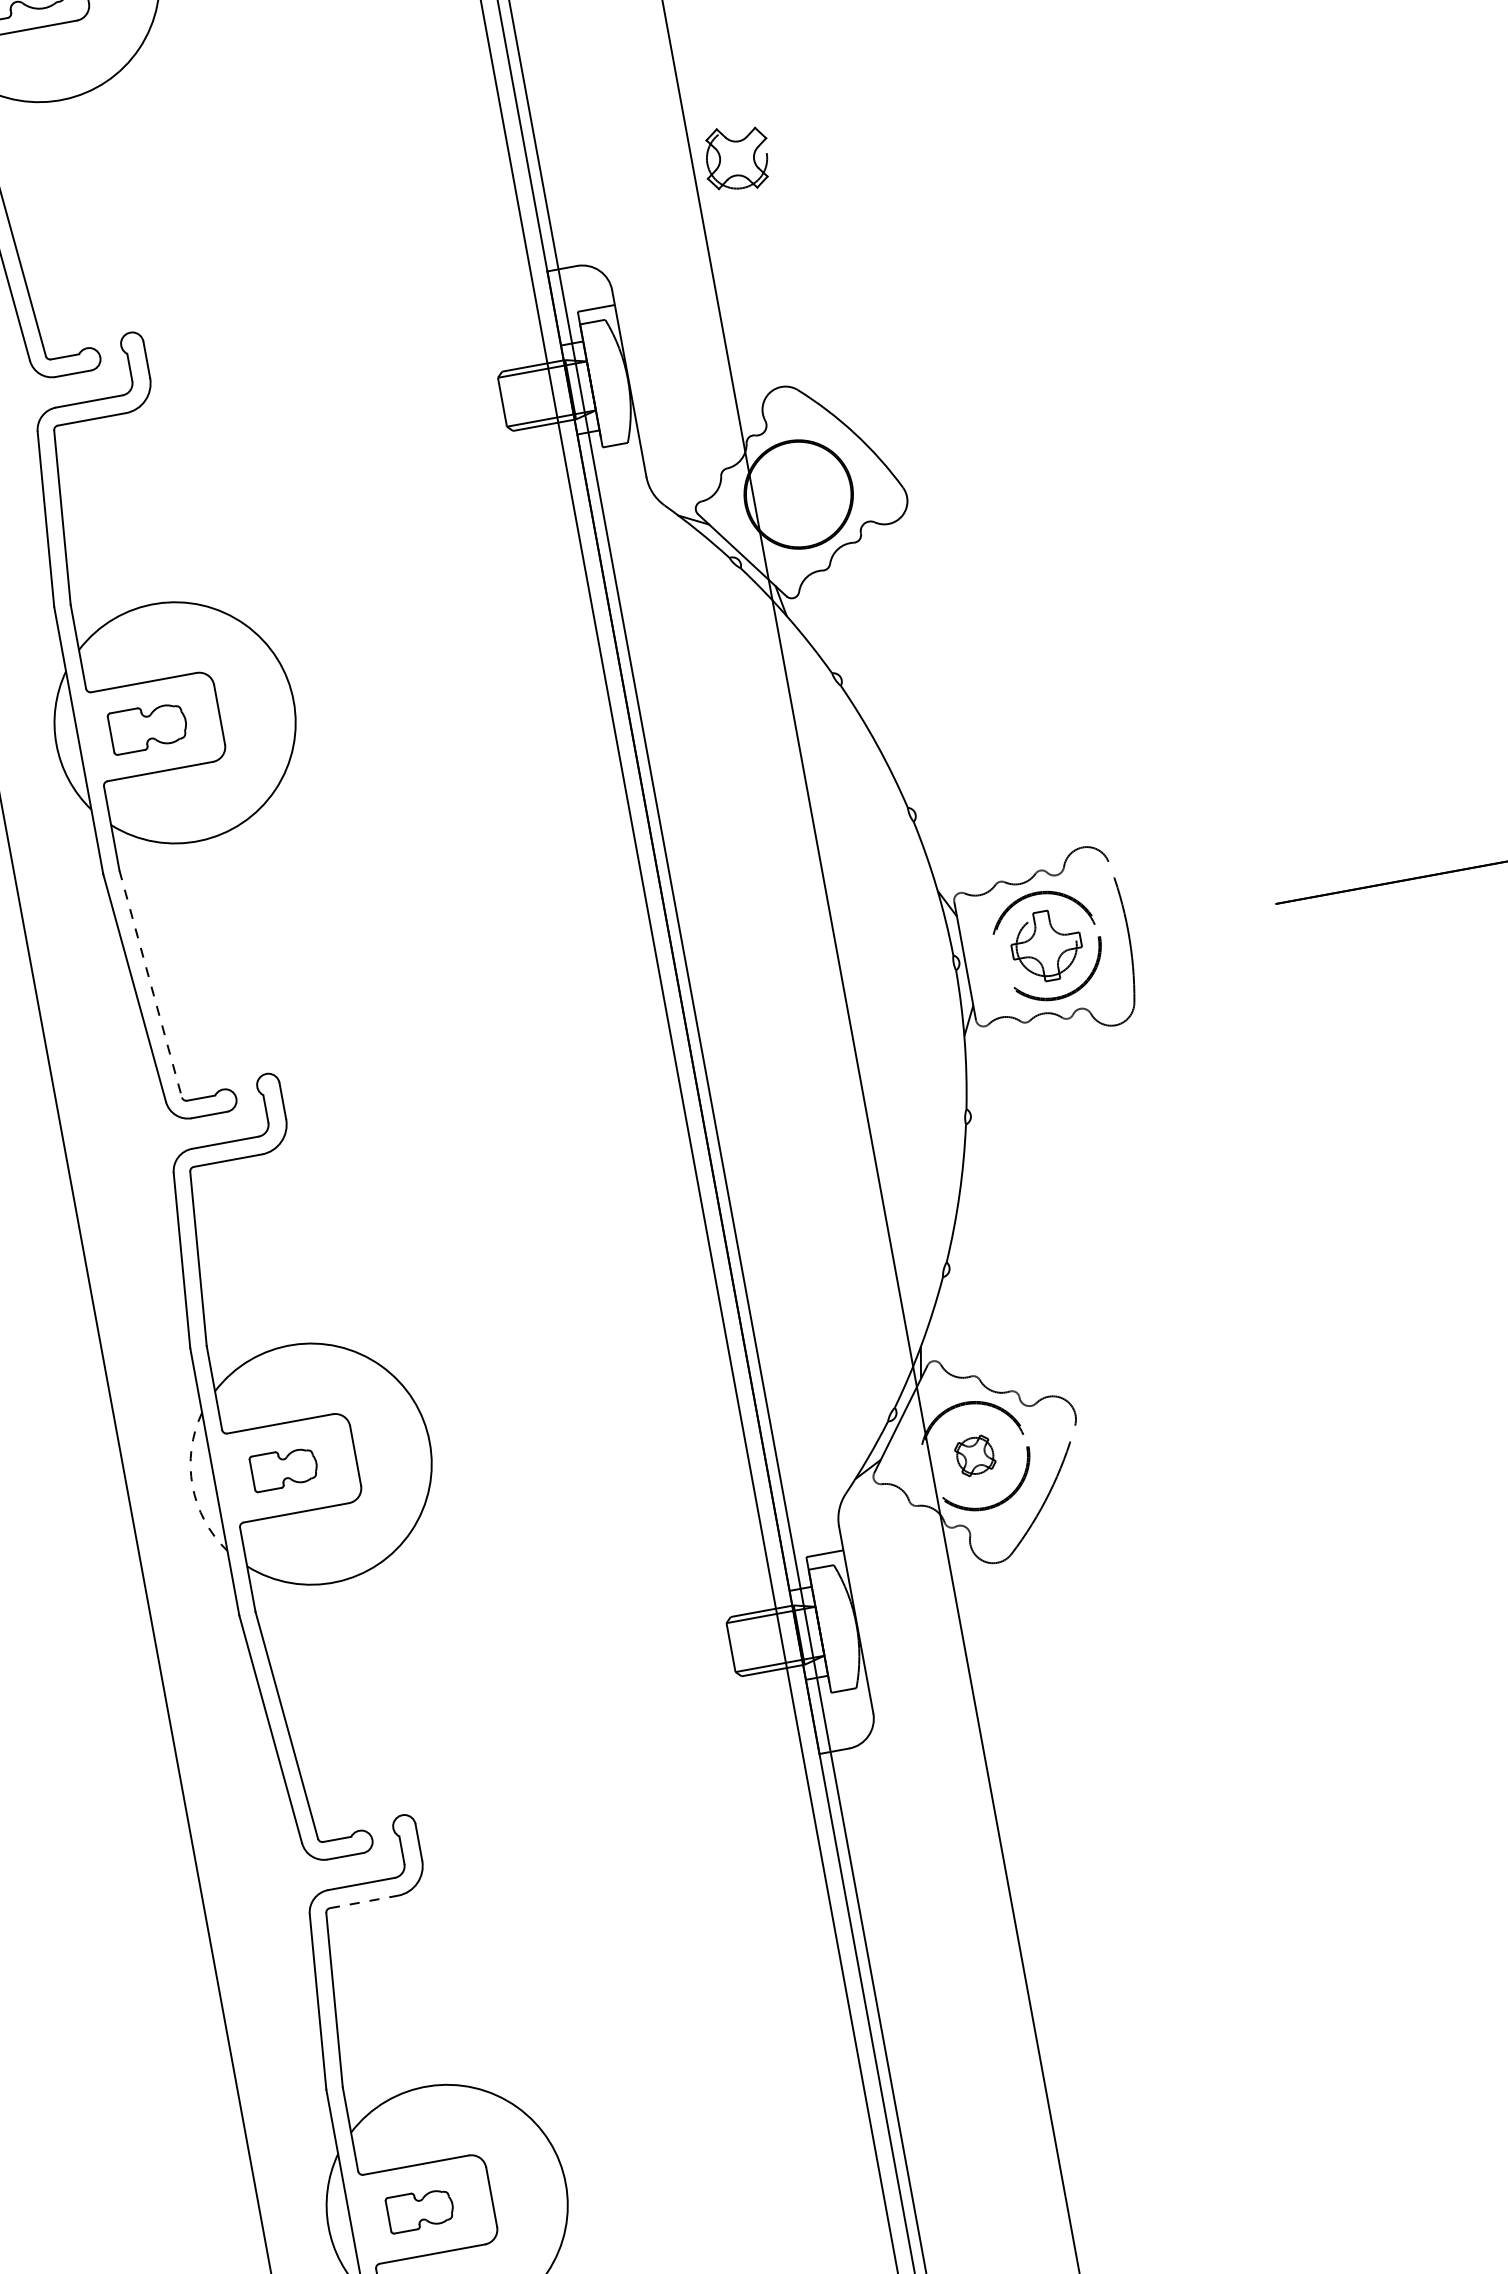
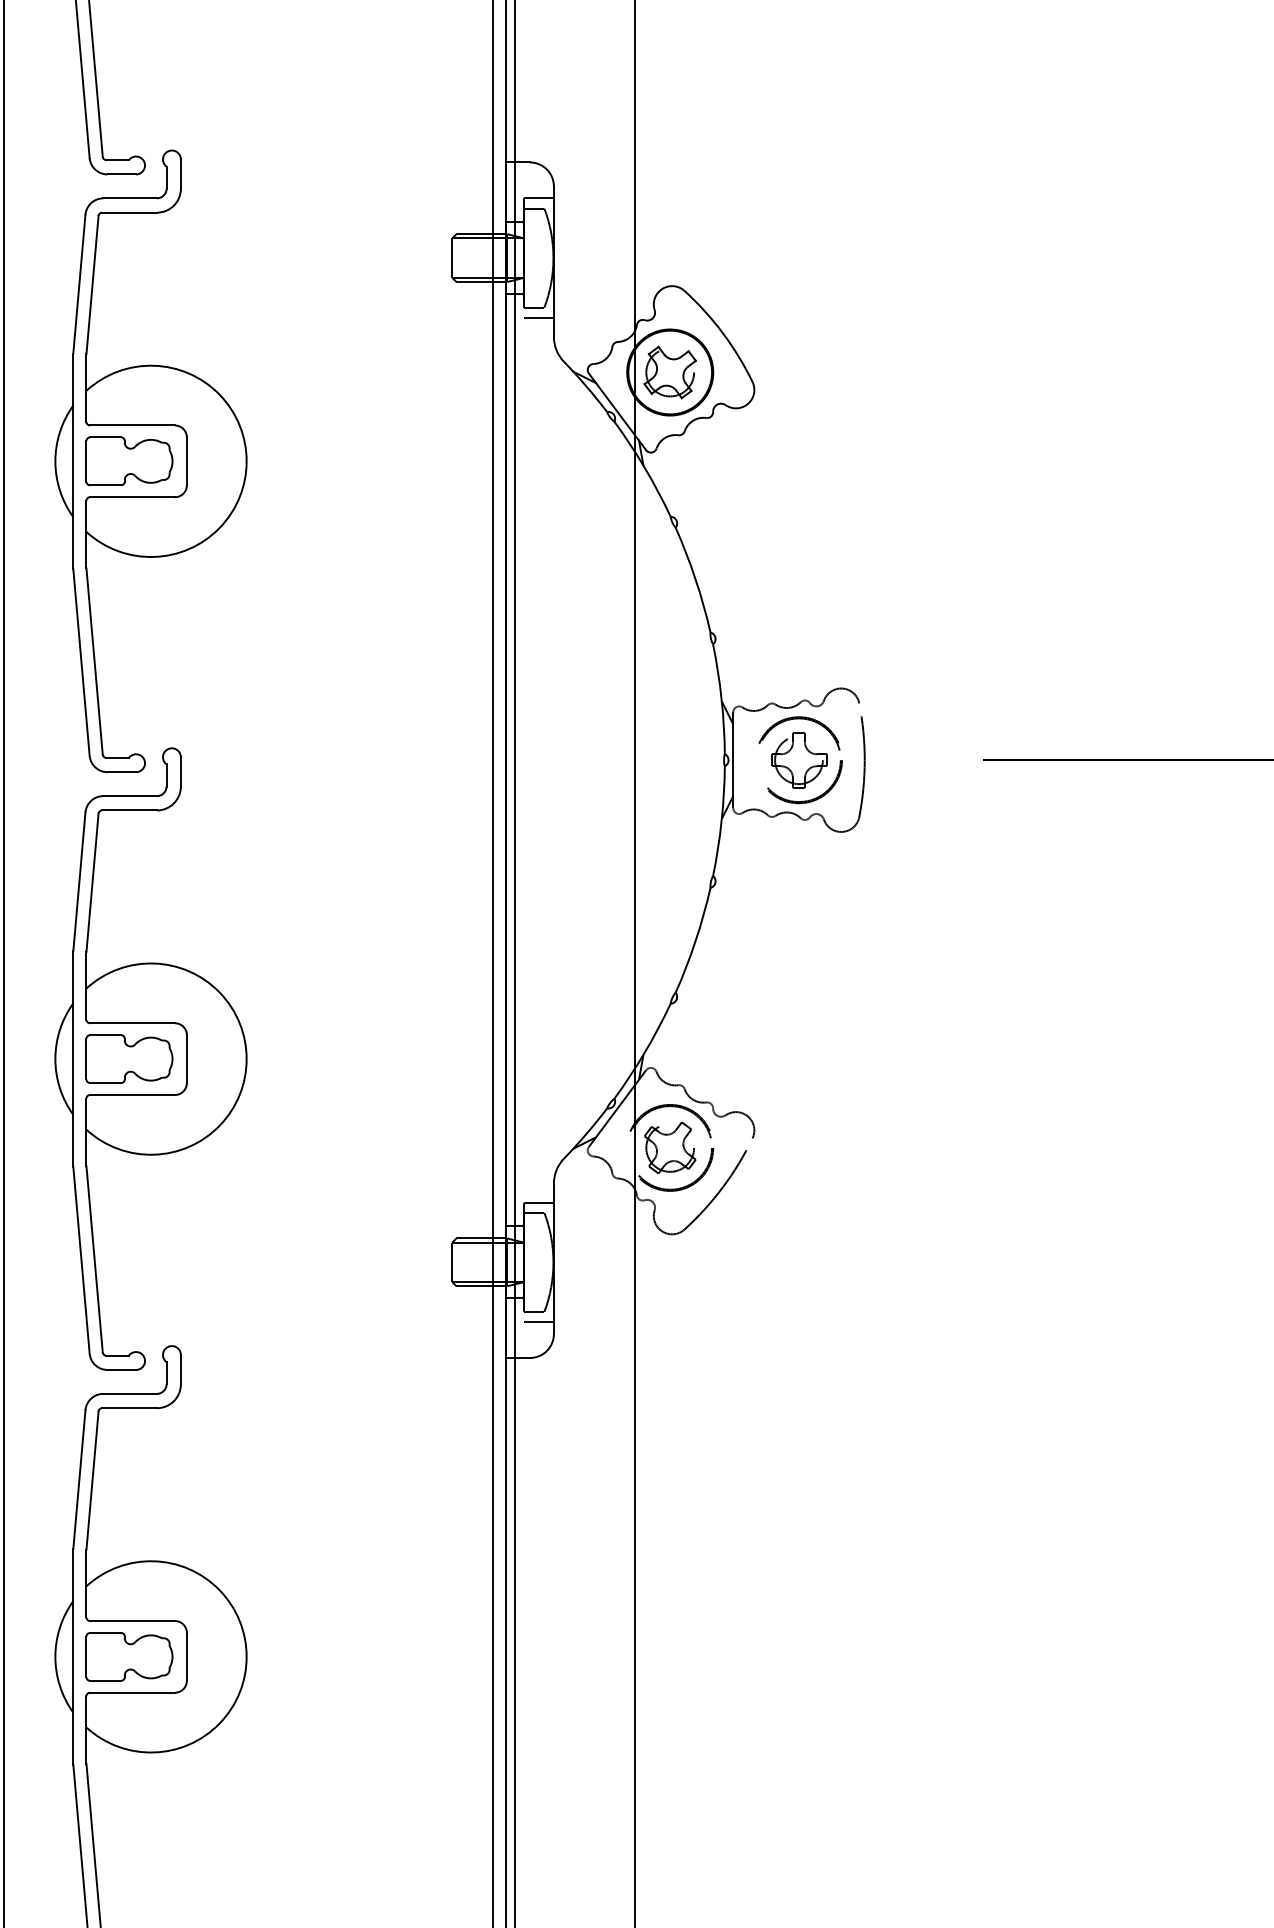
part: (736, 158) -> (669, 372), moved
line: (622, 456) -> (538, 317), added
part: (148, 727) -> (129, 461), size x1.43
line: (150, 985) -> (94, 662), dashed -> solid
part: (975, 1455) -> (670, 1147), size x1.67
part: (284, 1468) -> (129, 1058), size x1.67
arc: (192, 1486) -> (55, 1059), dashed -> solid
line: (851, 1702) -> (538, 1322), added
line: (365, 1902) -> (130, 1408), dashed -> solid
part: (420, 2209) -> (129, 1656), size x1.67

